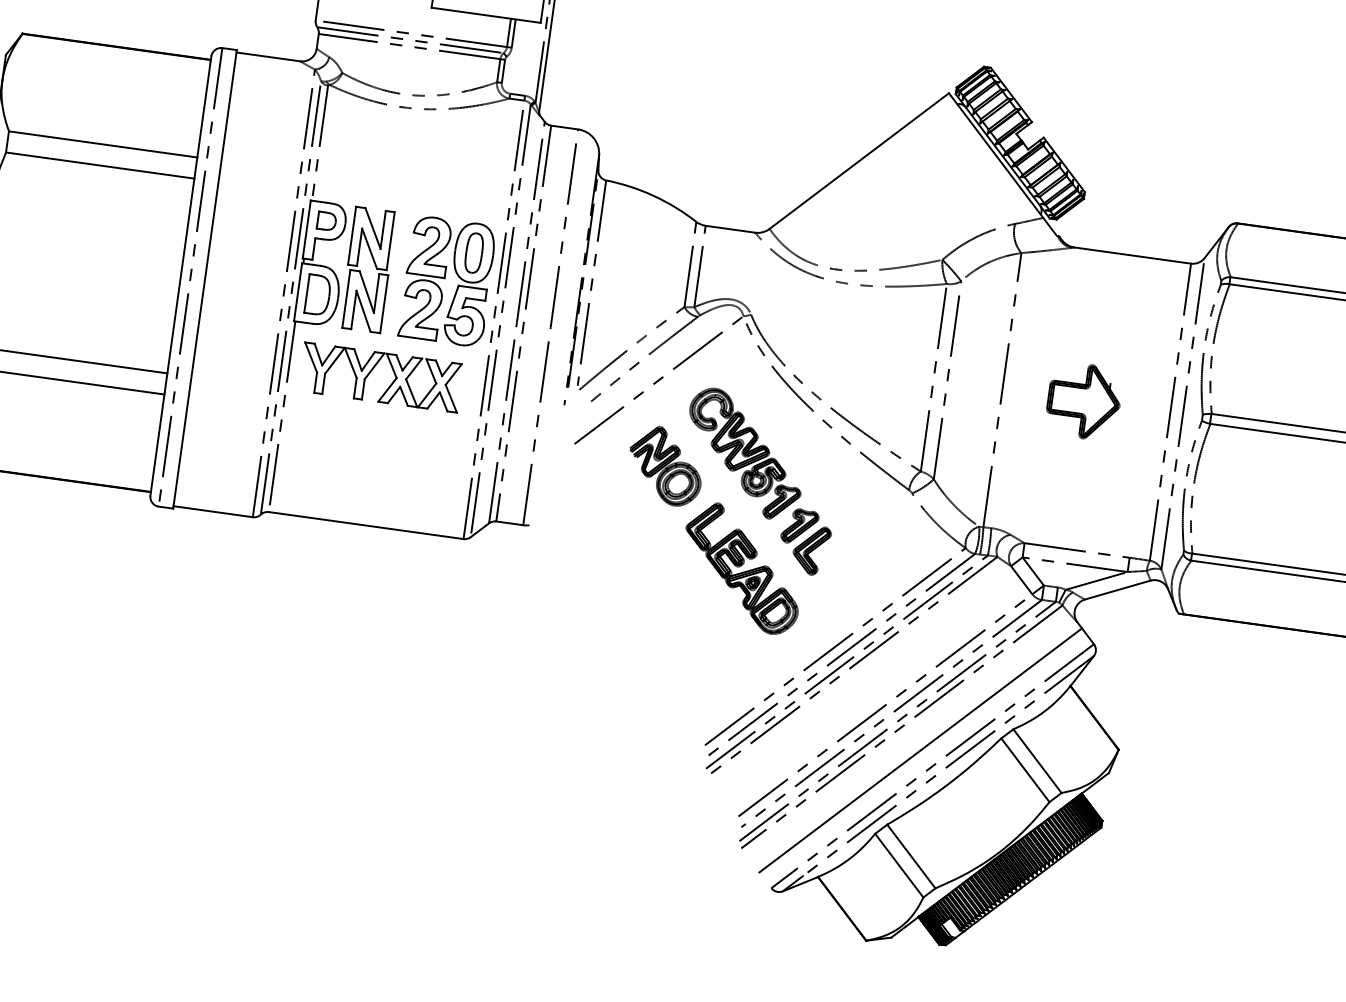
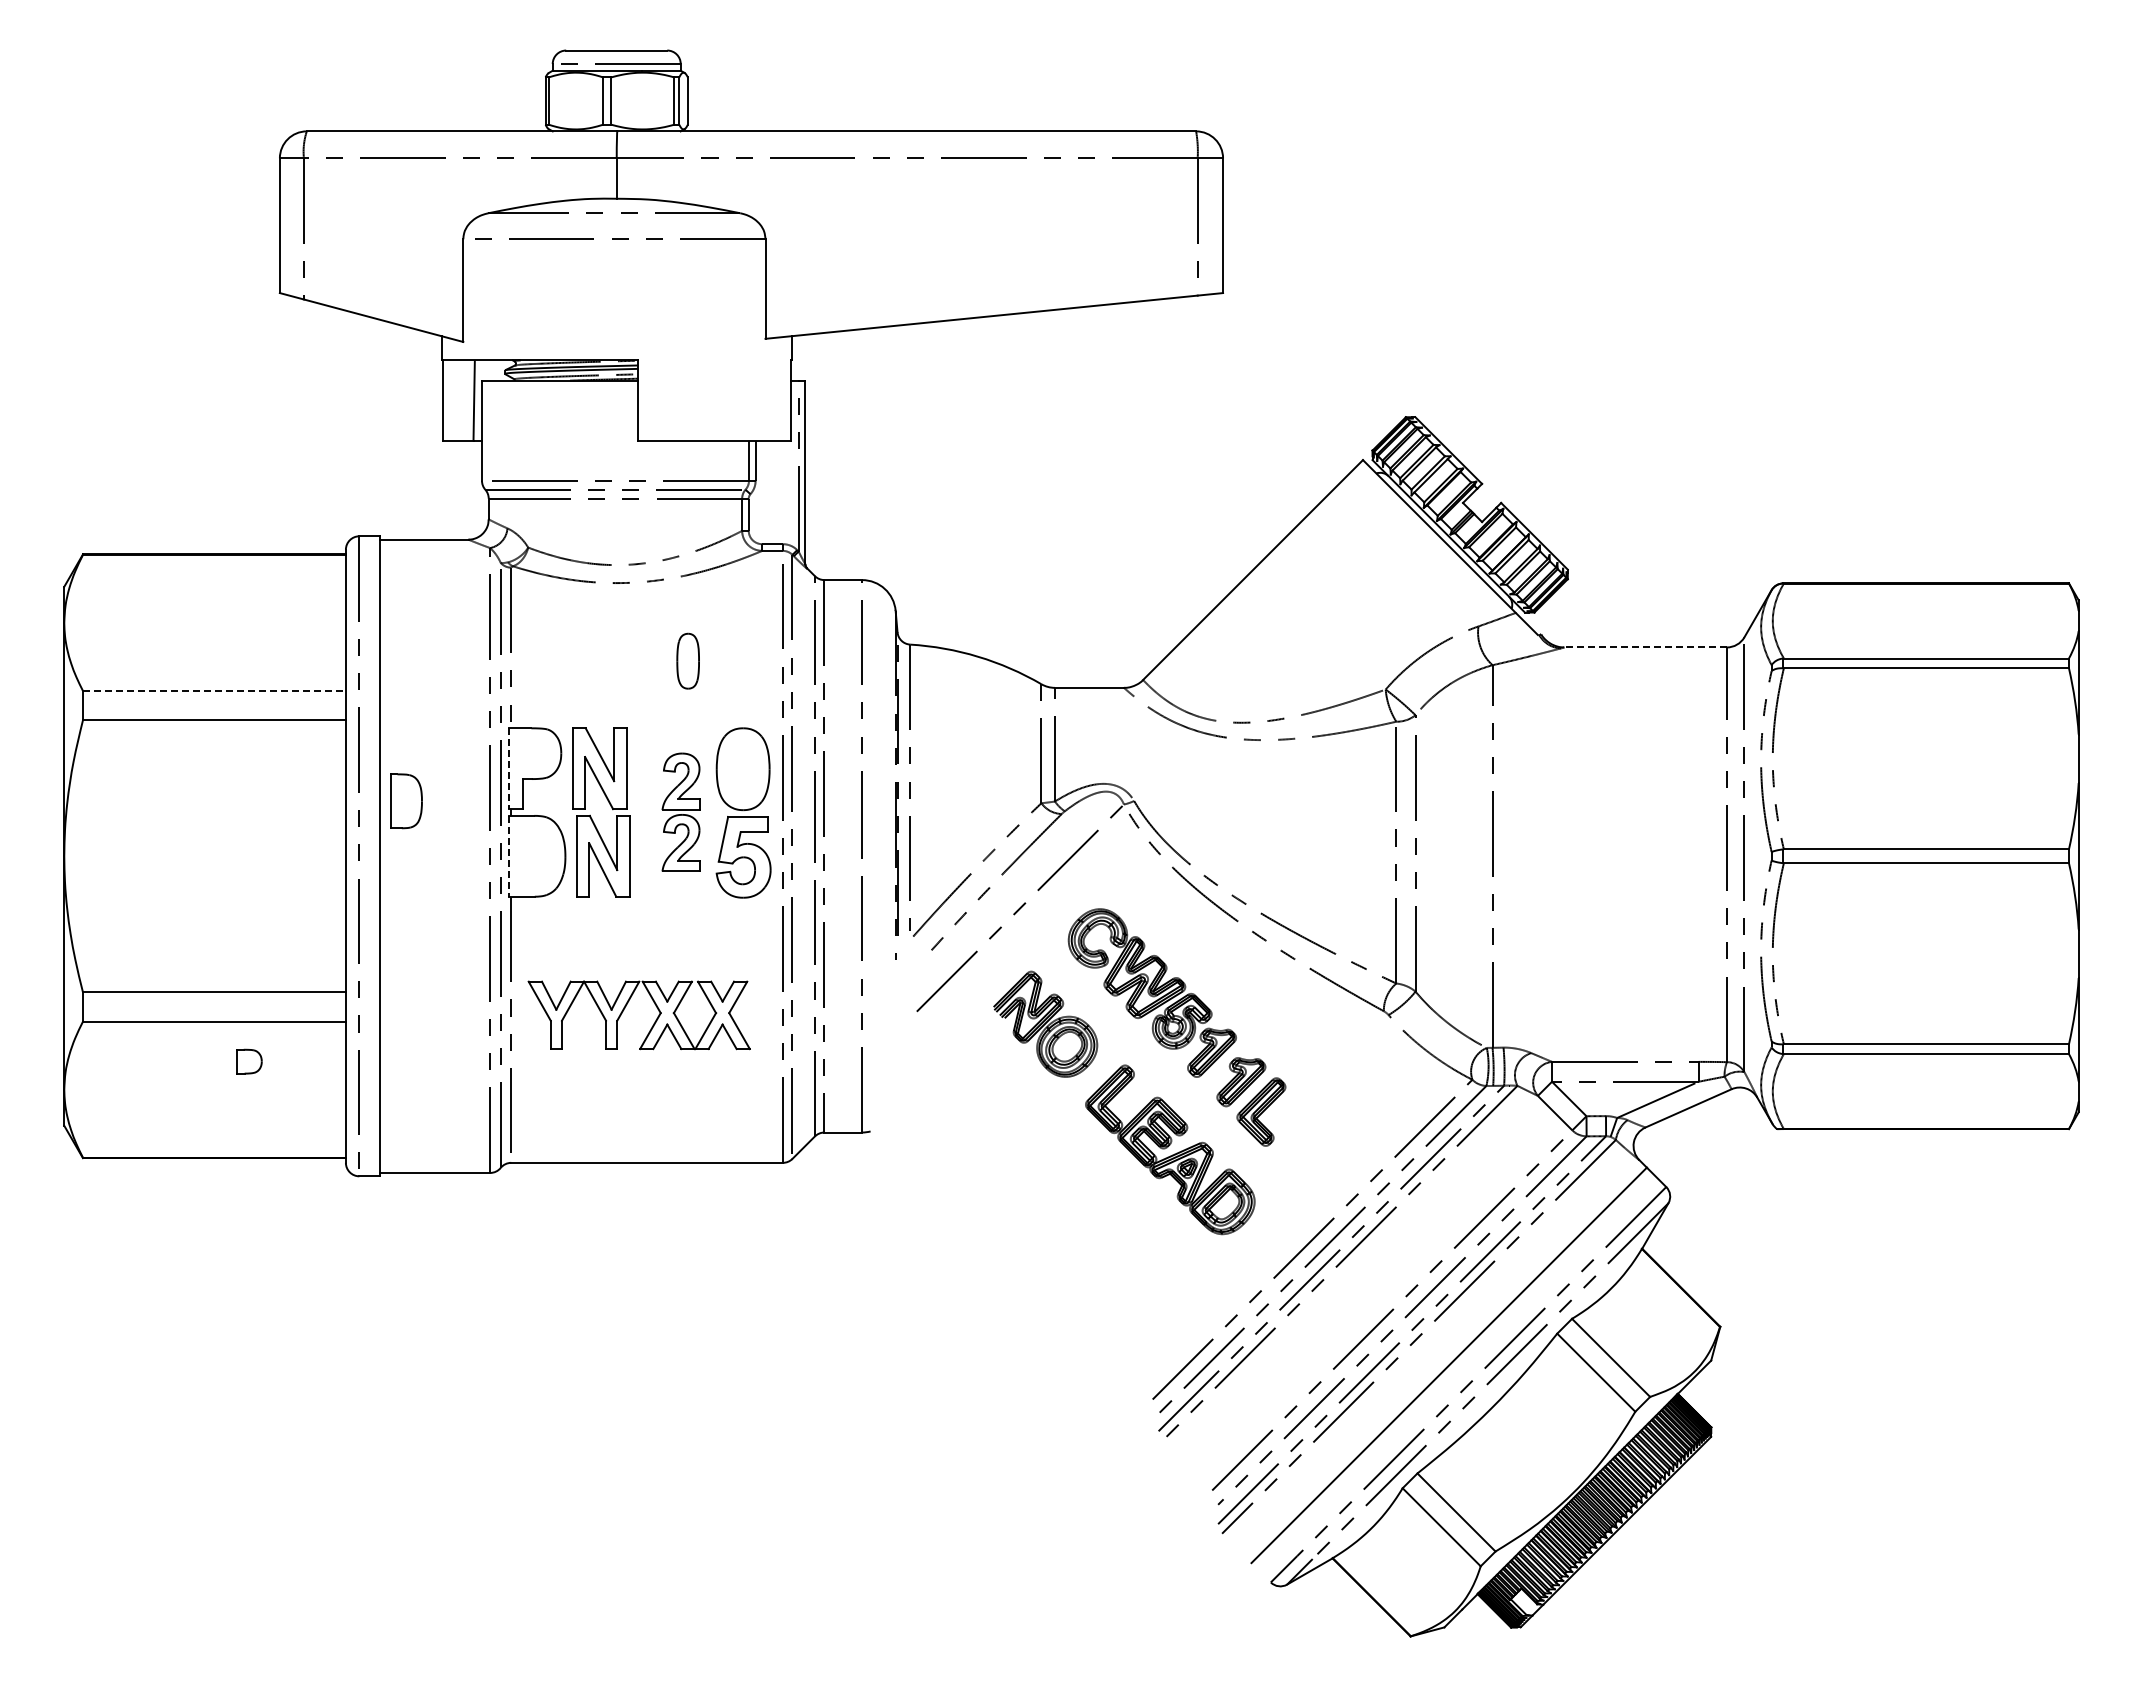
line: (103, 144) -> (214, 690), solid -> dashed
part: (326, 221) -> (249, 1061), moved
line: (306, 230) -> (509, 769), solid -> dashed
part: (473, 252) -> (687, 660), moved
line: (1132, 255) -> (1645, 647), solid -> dashed
part: (424, 277) -> (680, 812), size x0.7
line: (298, 292) -> (509, 856), solid -> dashed
part: (318, 295) -> (406, 801), moved
part: (371, 371) -> (625, 1008), moved
part: (1084, 401) -> (1606, 856), removed

